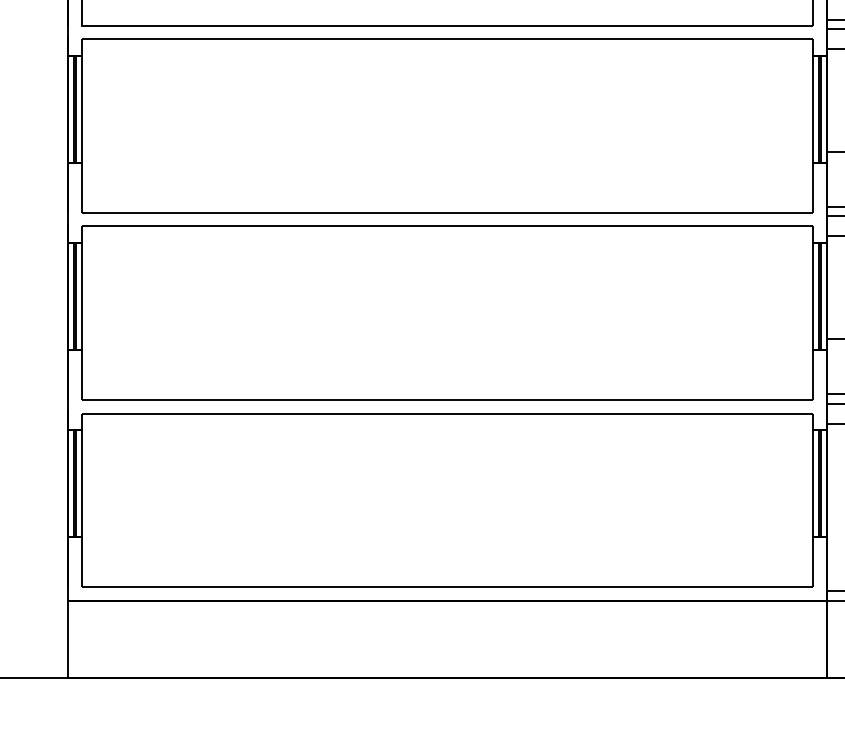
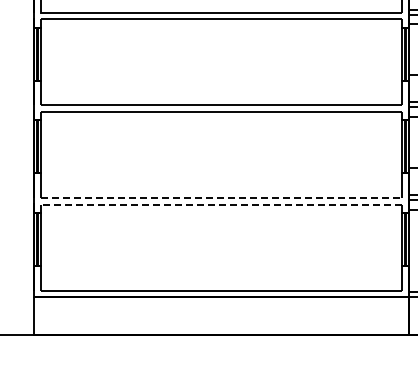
line: (447, 399) -> (221, 197), solid -> dashed
line: (447, 413) -> (221, 204), solid -> dashed

